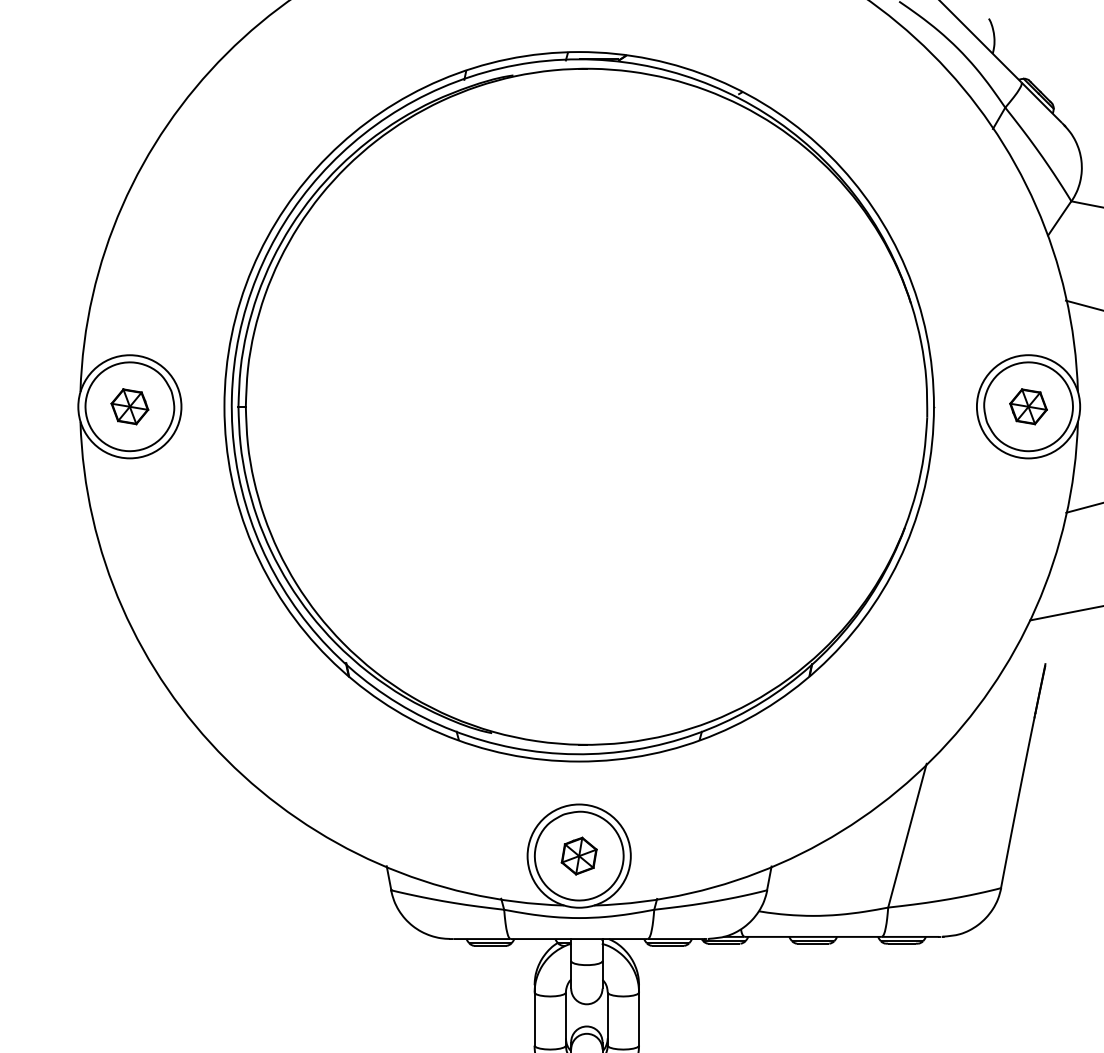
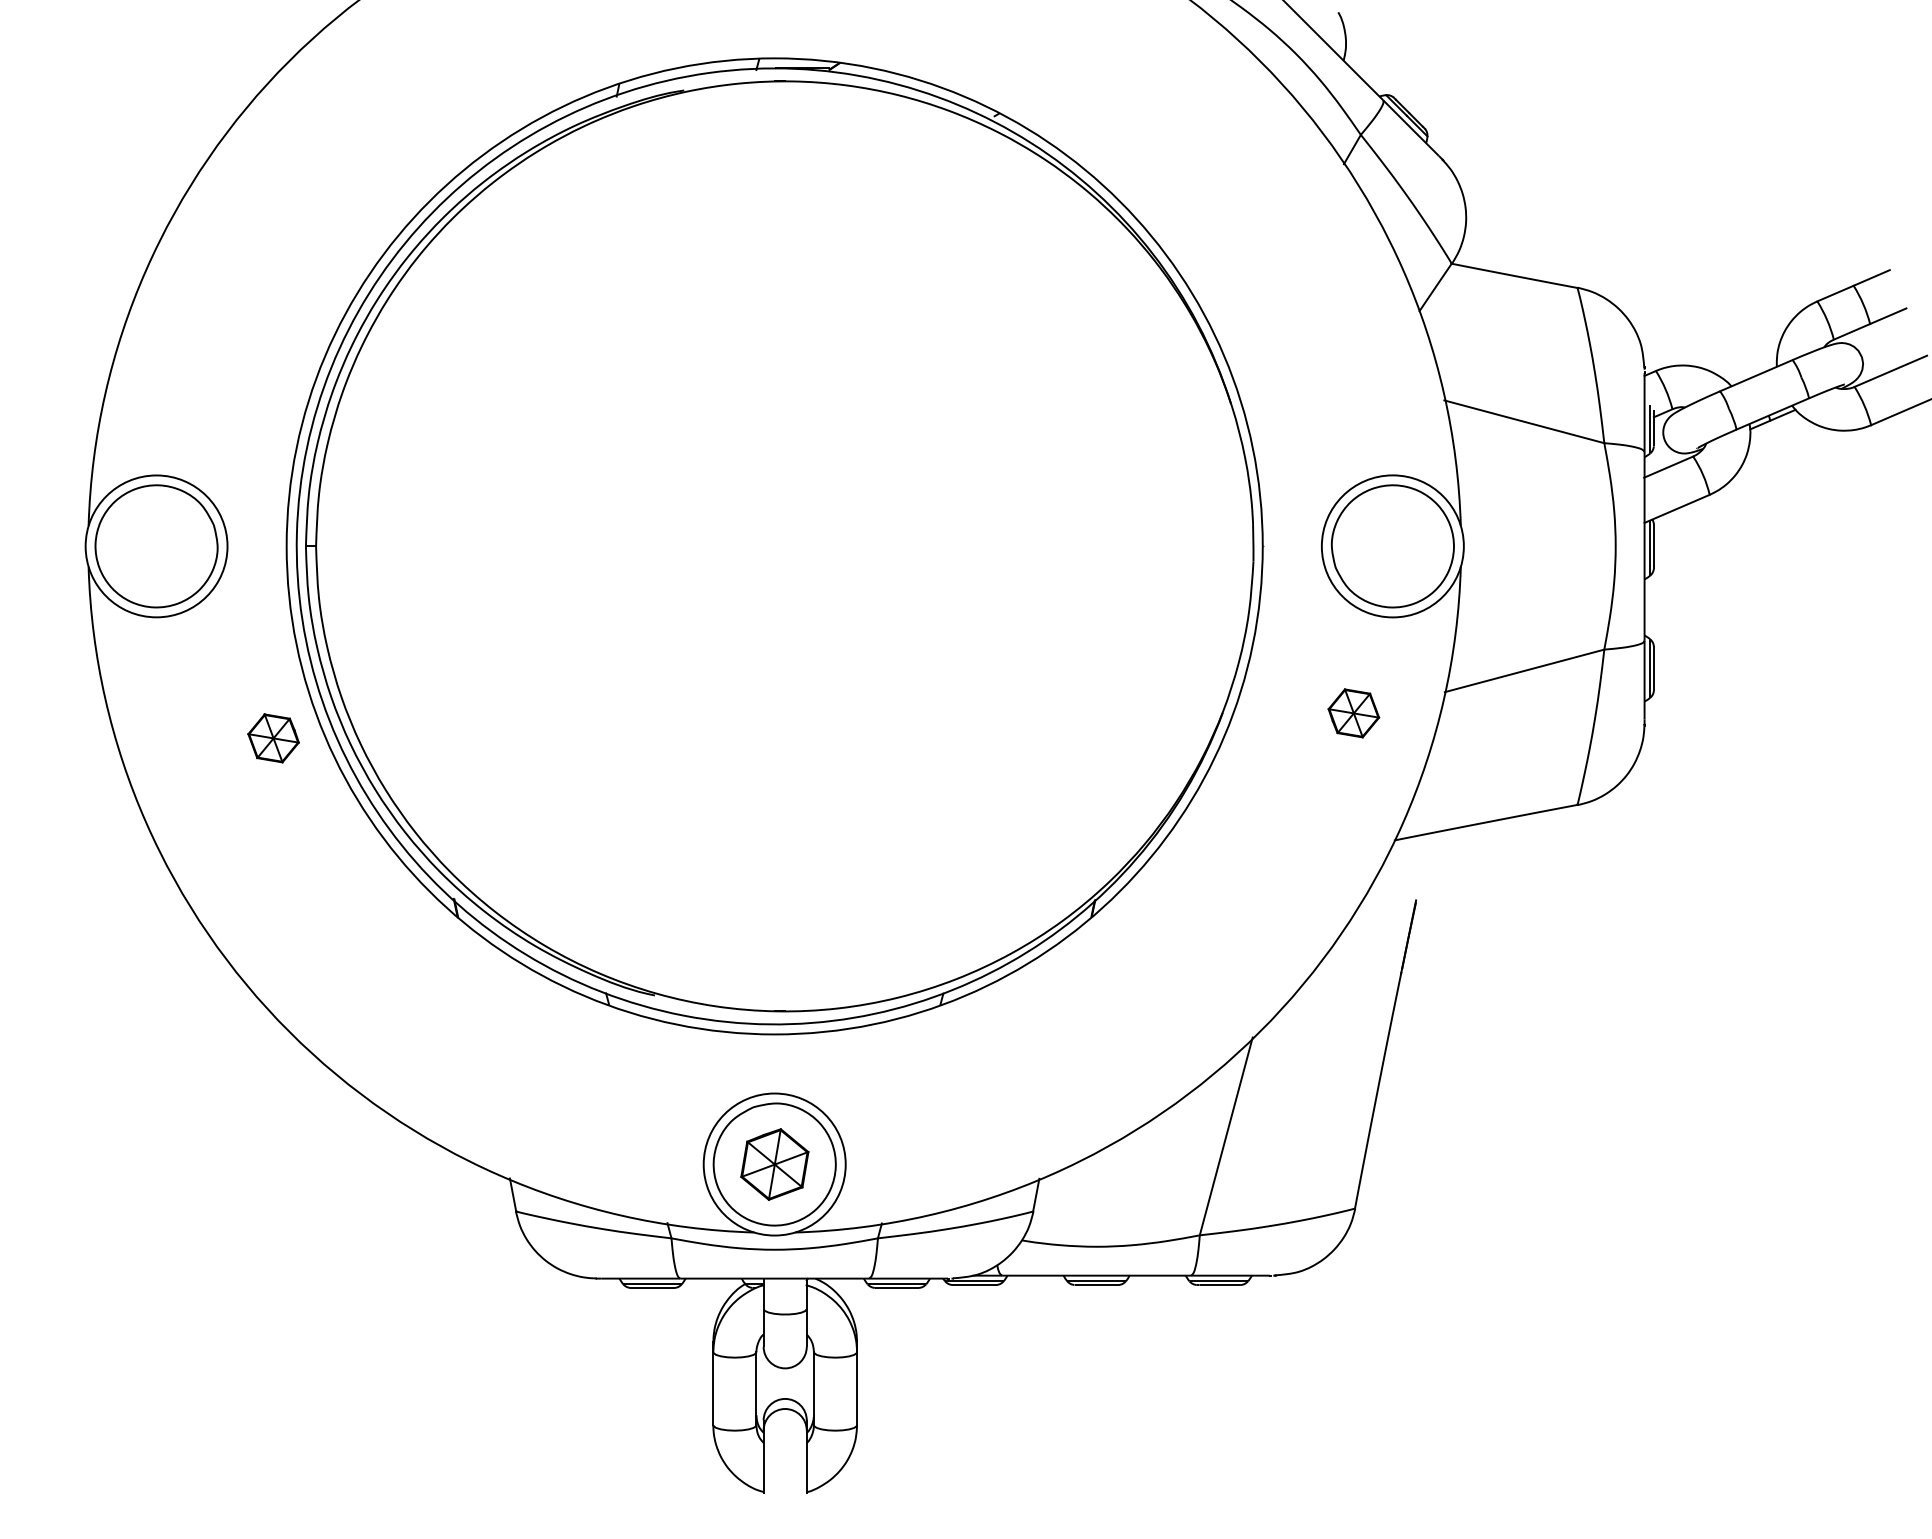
part: (129, 406) -> (273, 738), moved
part: (1028, 406) -> (1353, 713), moved
part: (579, 856) -> (774, 1164), size x1.4

